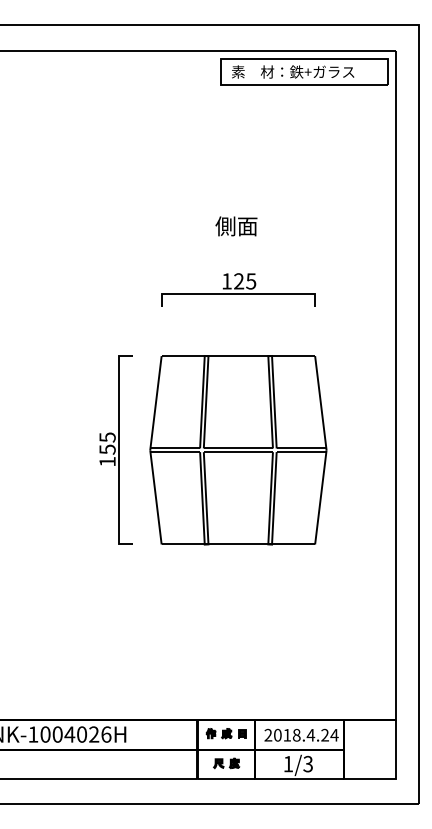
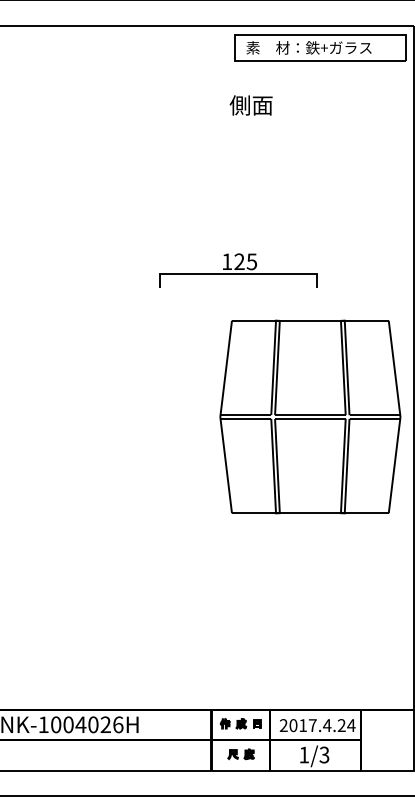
text: (236, 226) -> (251, 105), moved
part: (238, 289) -> (238, 270), moved
part: (115, 449) -> (127, 433), removed
part: (238, 450) -> (310, 417), moved
text: (296, 735) -> (312, 725), 2018.4.24 -> 2017.4.24

